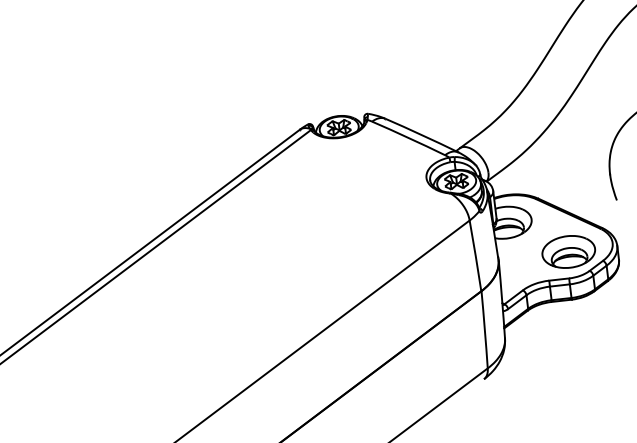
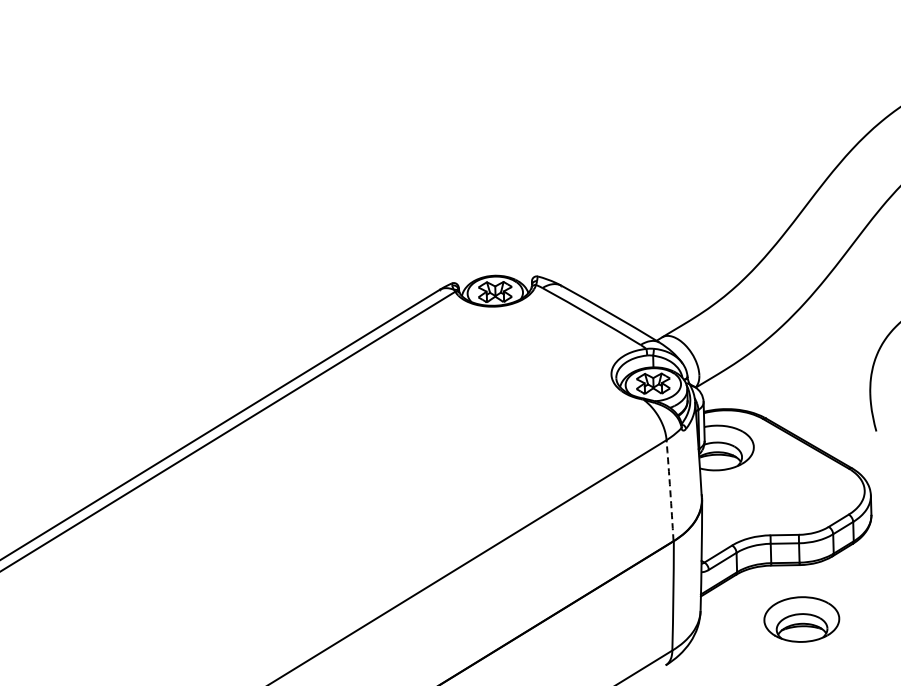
part: (568, 251) -> (801, 619), moved
arc: (475, 255) -> (670, 490), solid -> dashed

